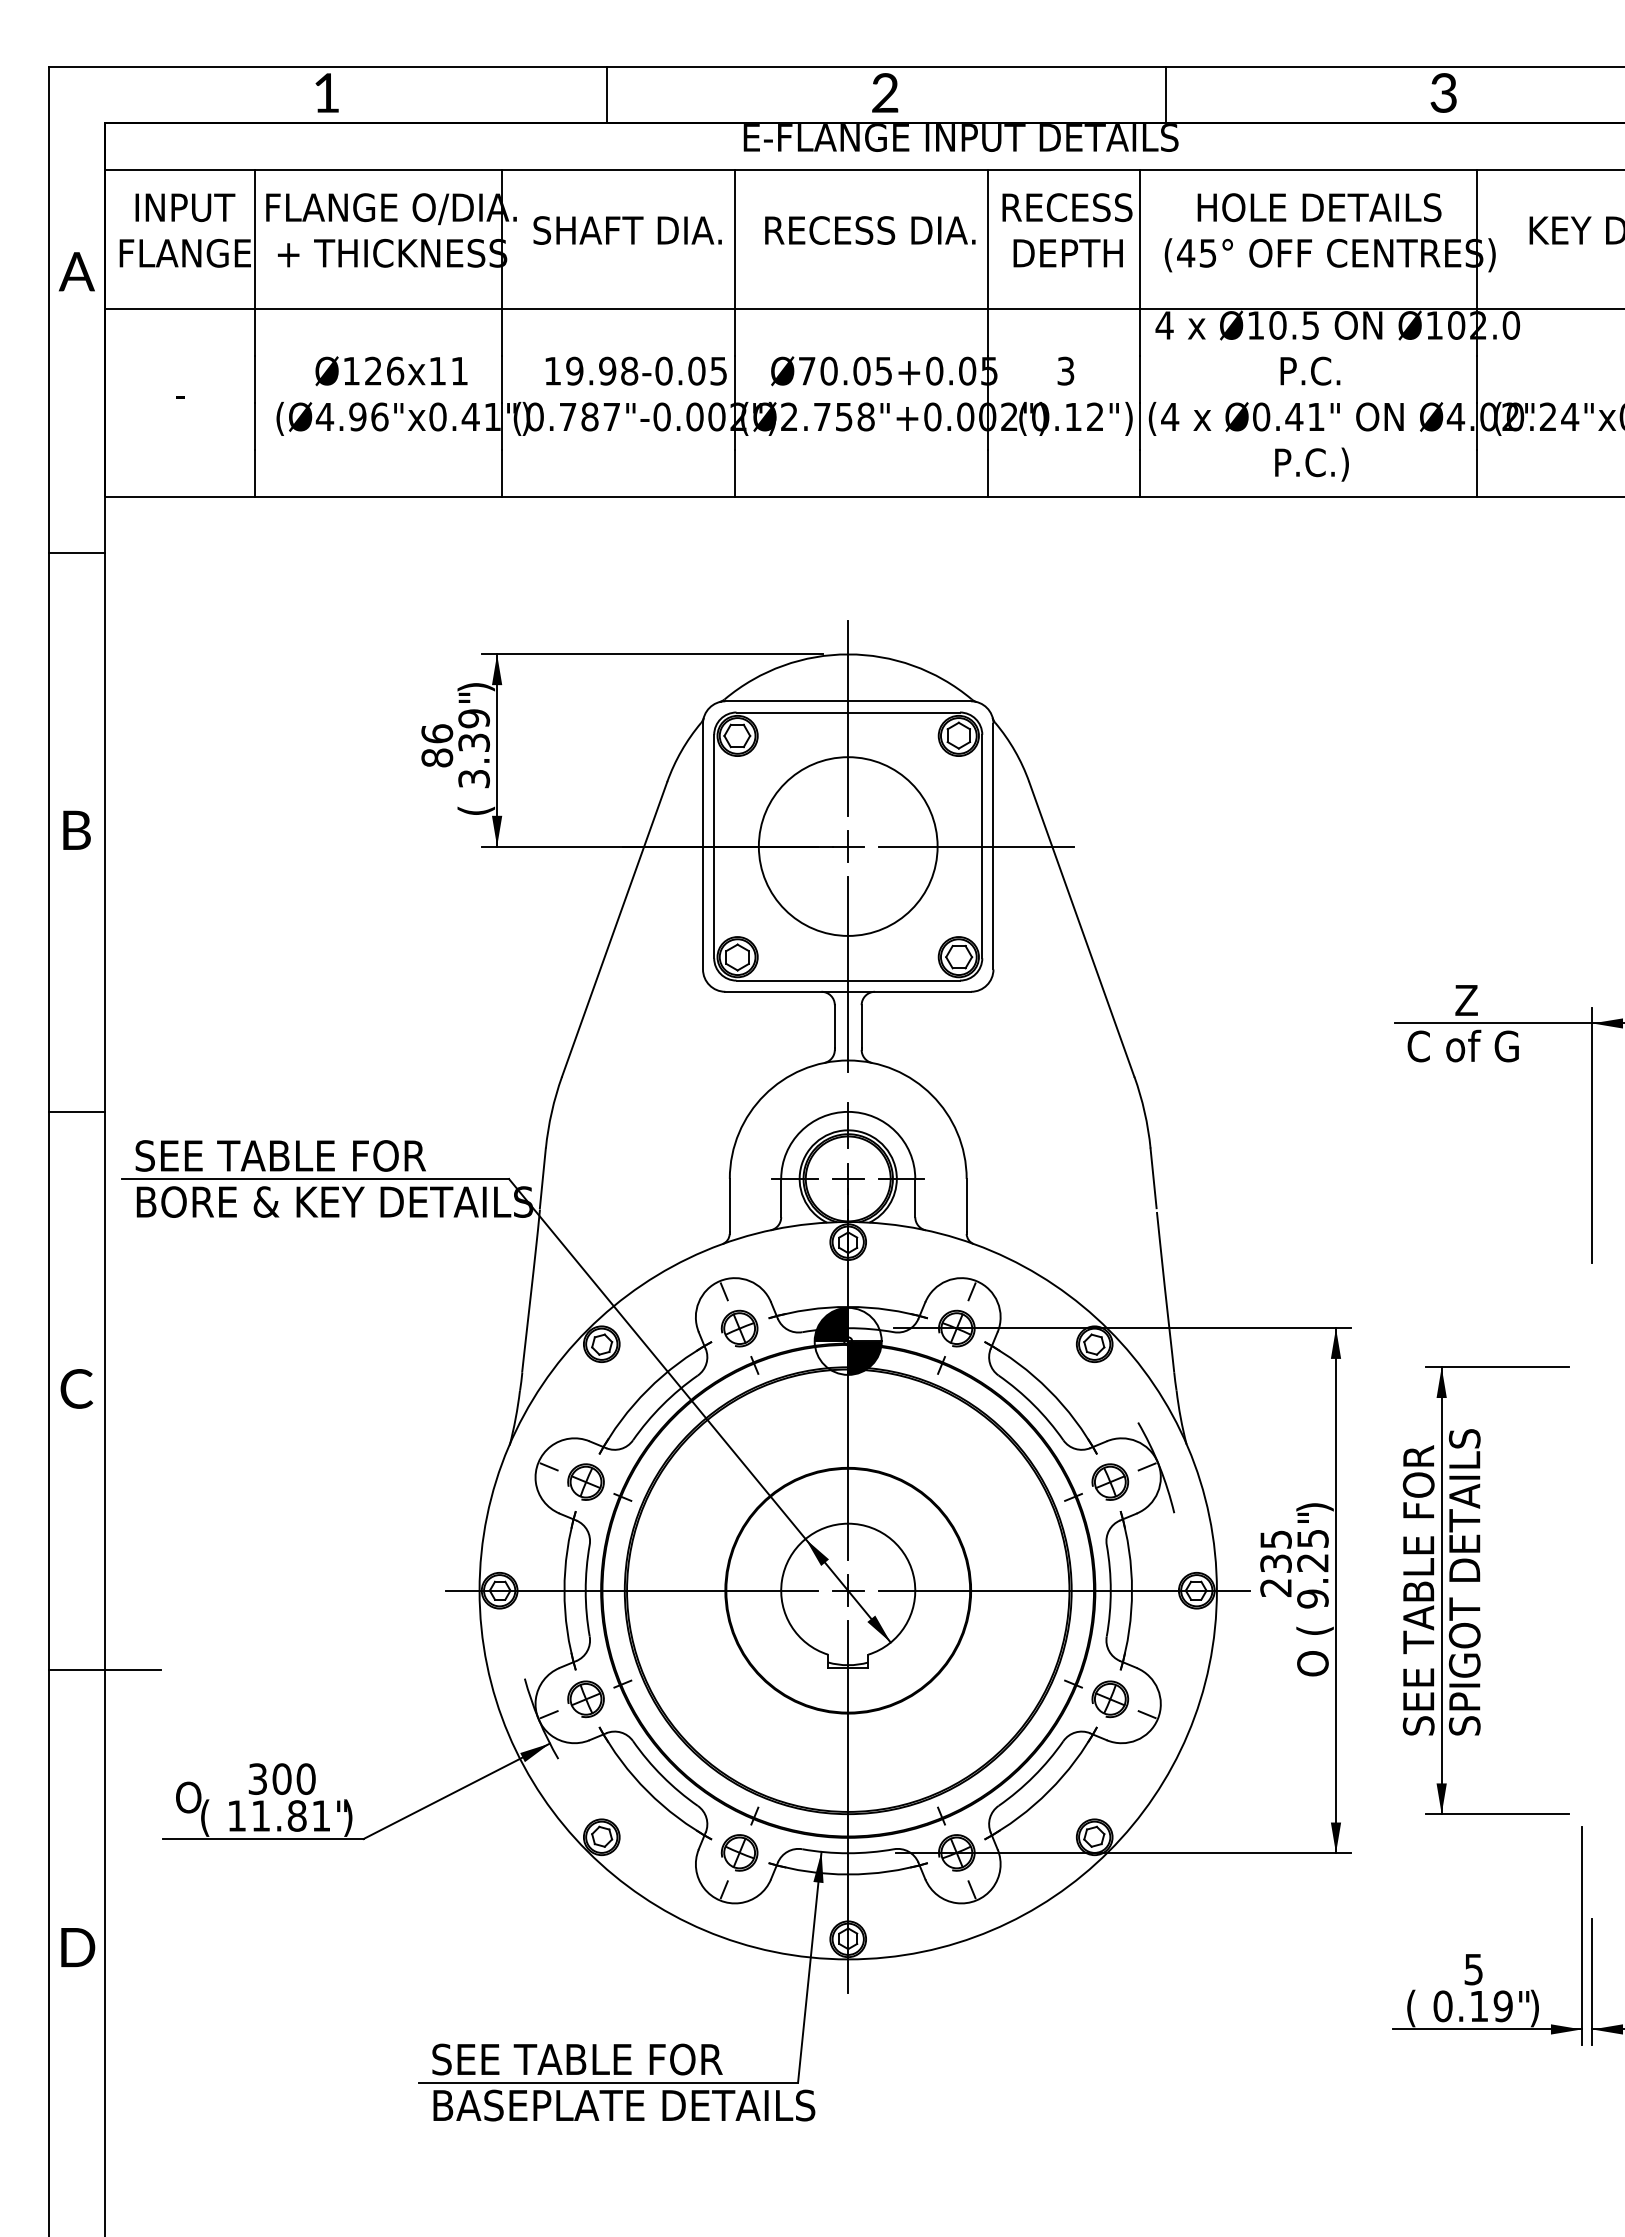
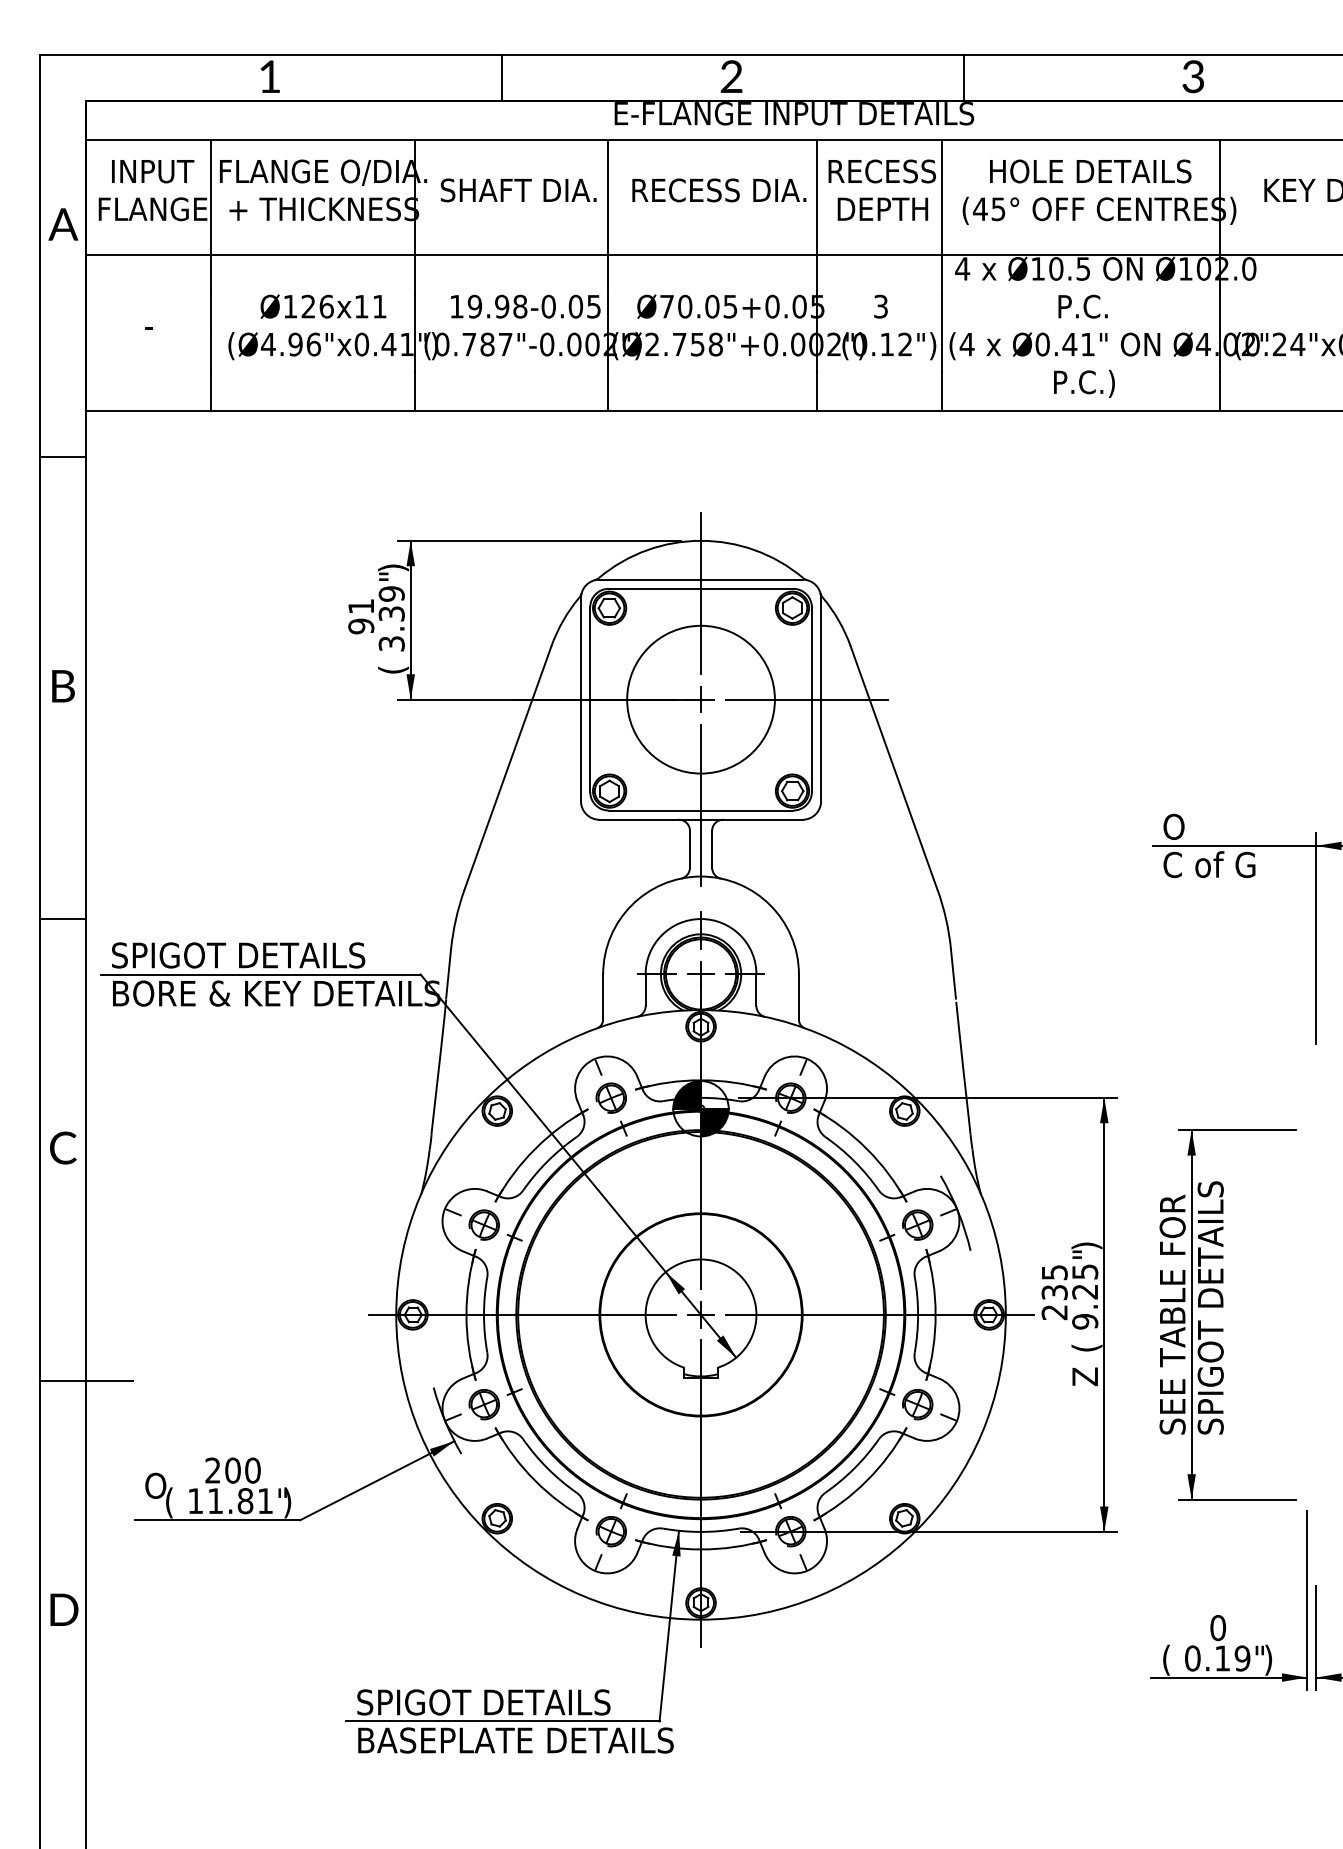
text: (437, 745) -> (361, 616), 86 -> 91
text: (1442, 1000) -> (1192, 826), Z -> O
text: (303, 1155) -> (250, 955), SEE TABLE FOR -> SPIGOT DETAILS
text: (1312, 1663) -> (1084, 1375), O -> Z
text: (257, 1778) -> (212, 1470), 300 -> 200
text: (1473, 1969) -> (1217, 1628), 5 -> 0
text: (599, 2059) -> (495, 1702), SEE TABLE FOR -> SPIGOT DETAILS

